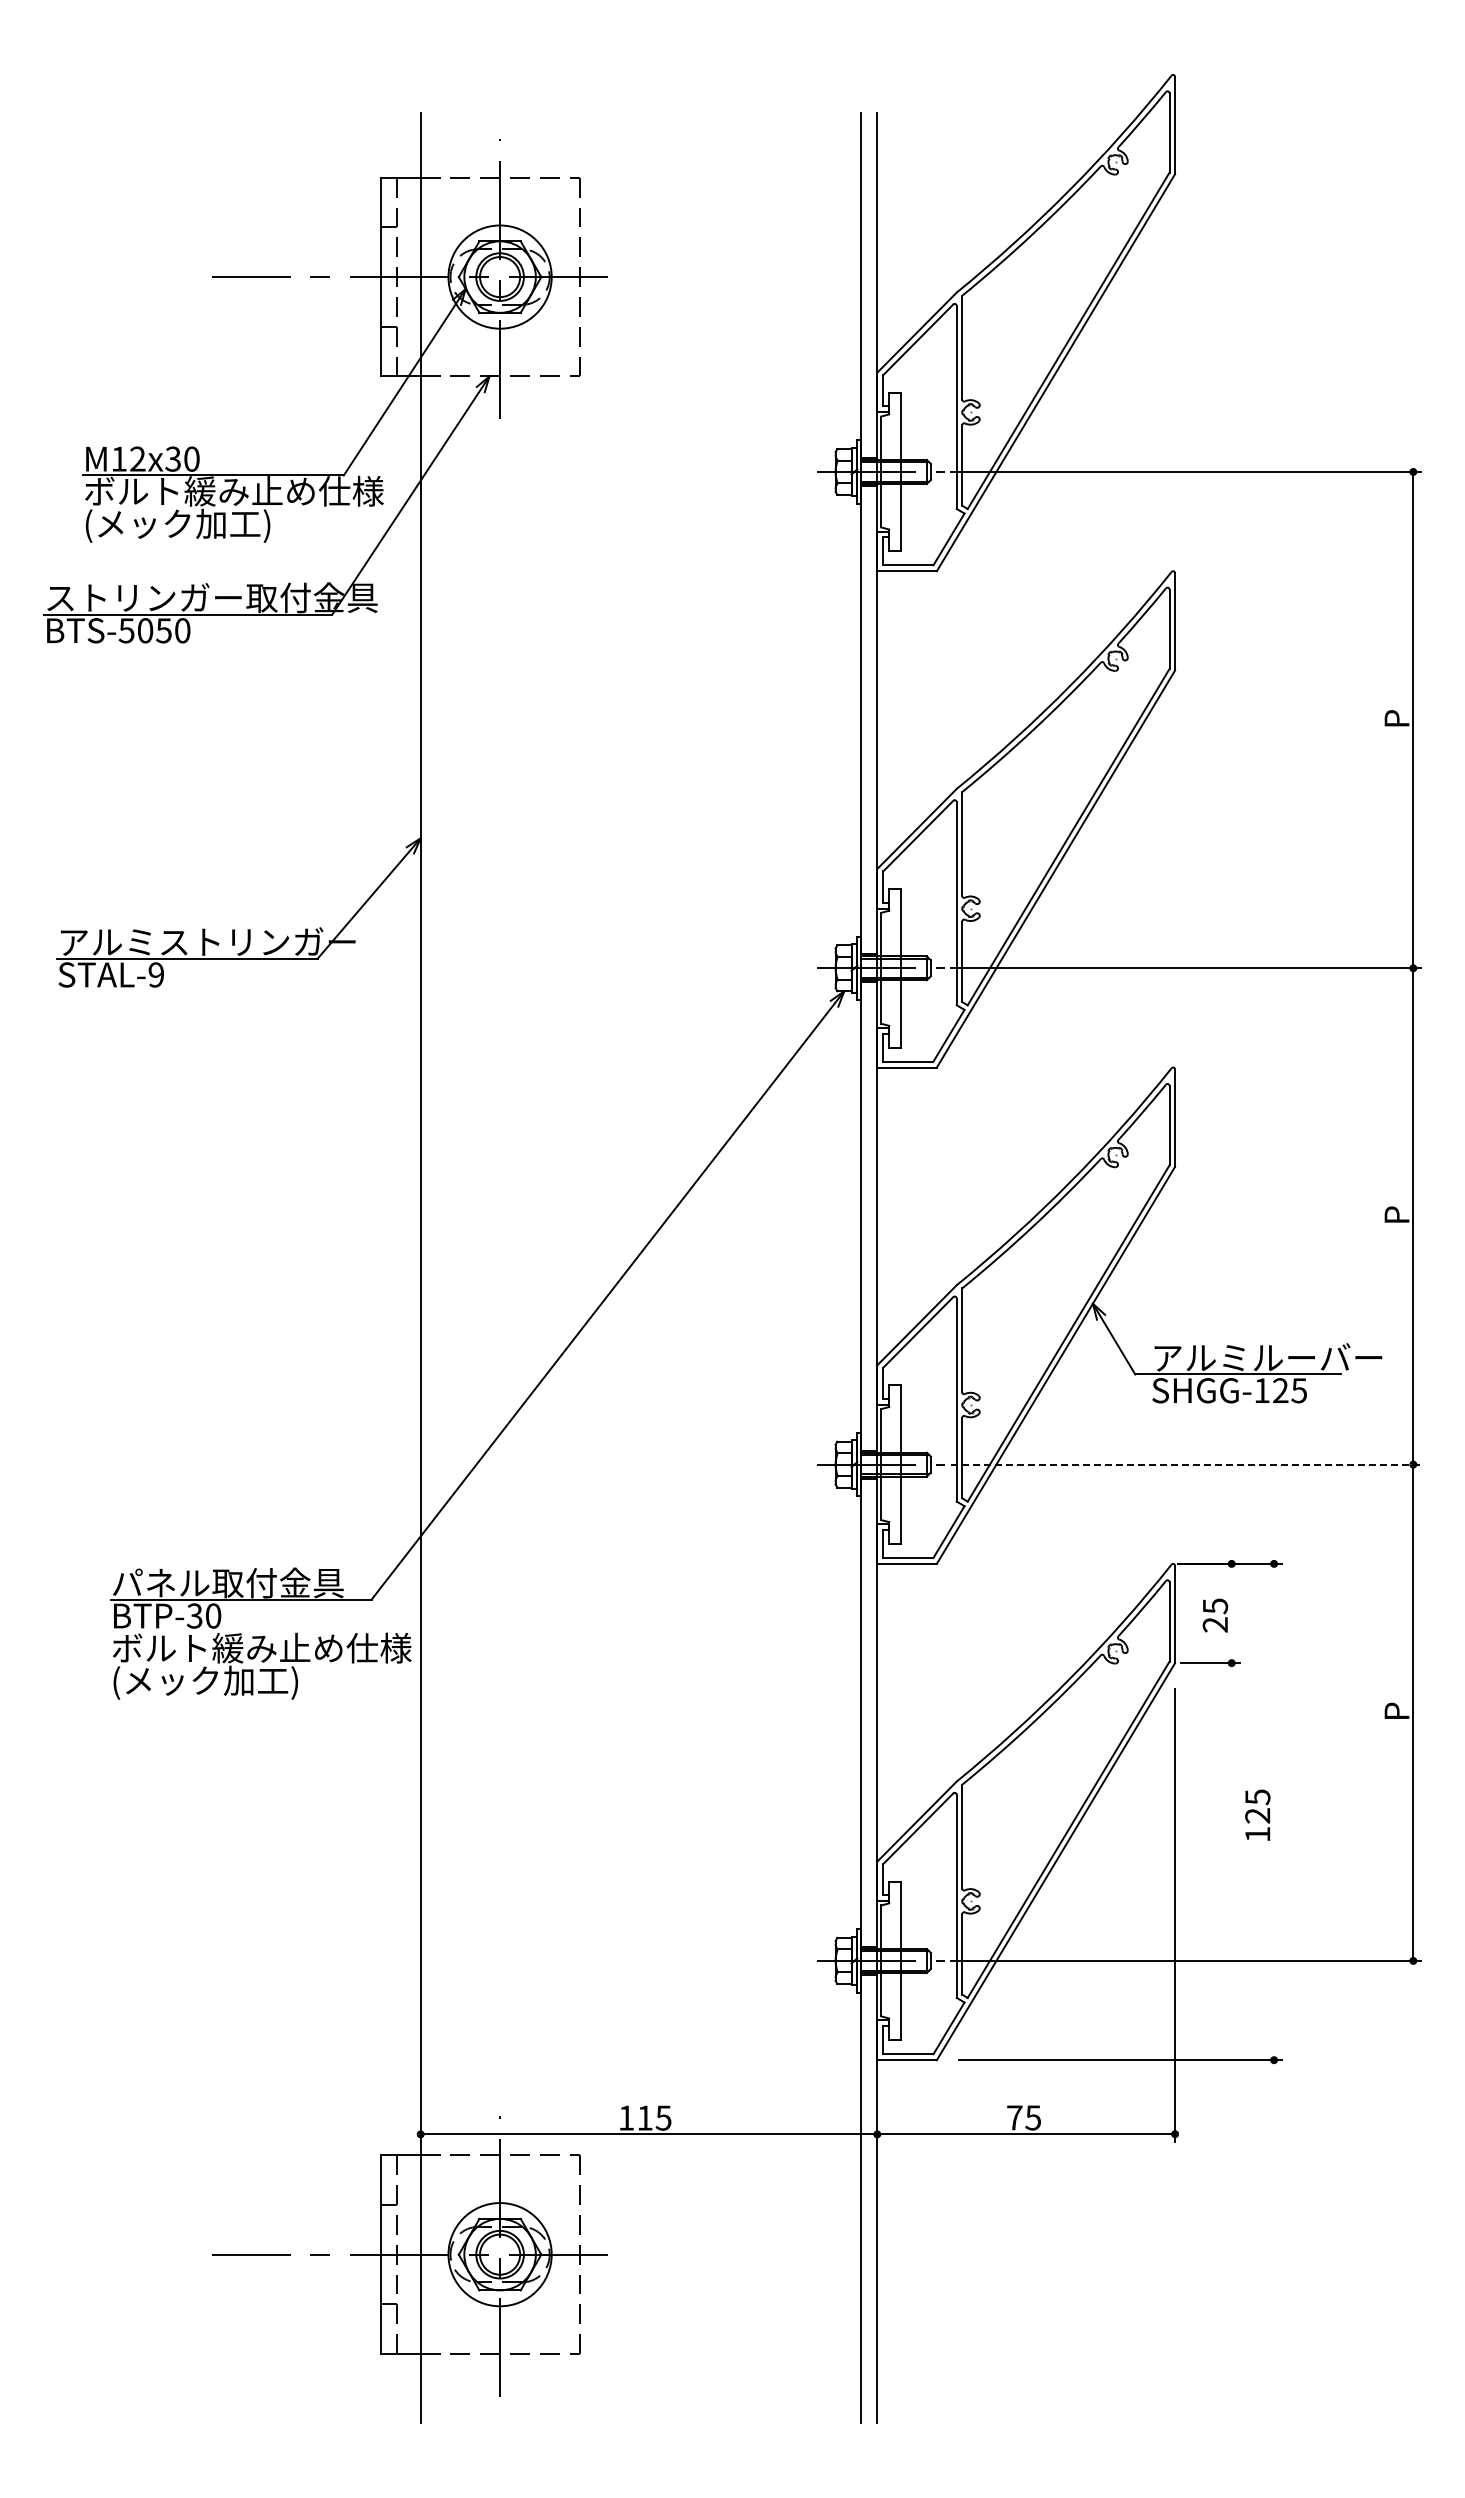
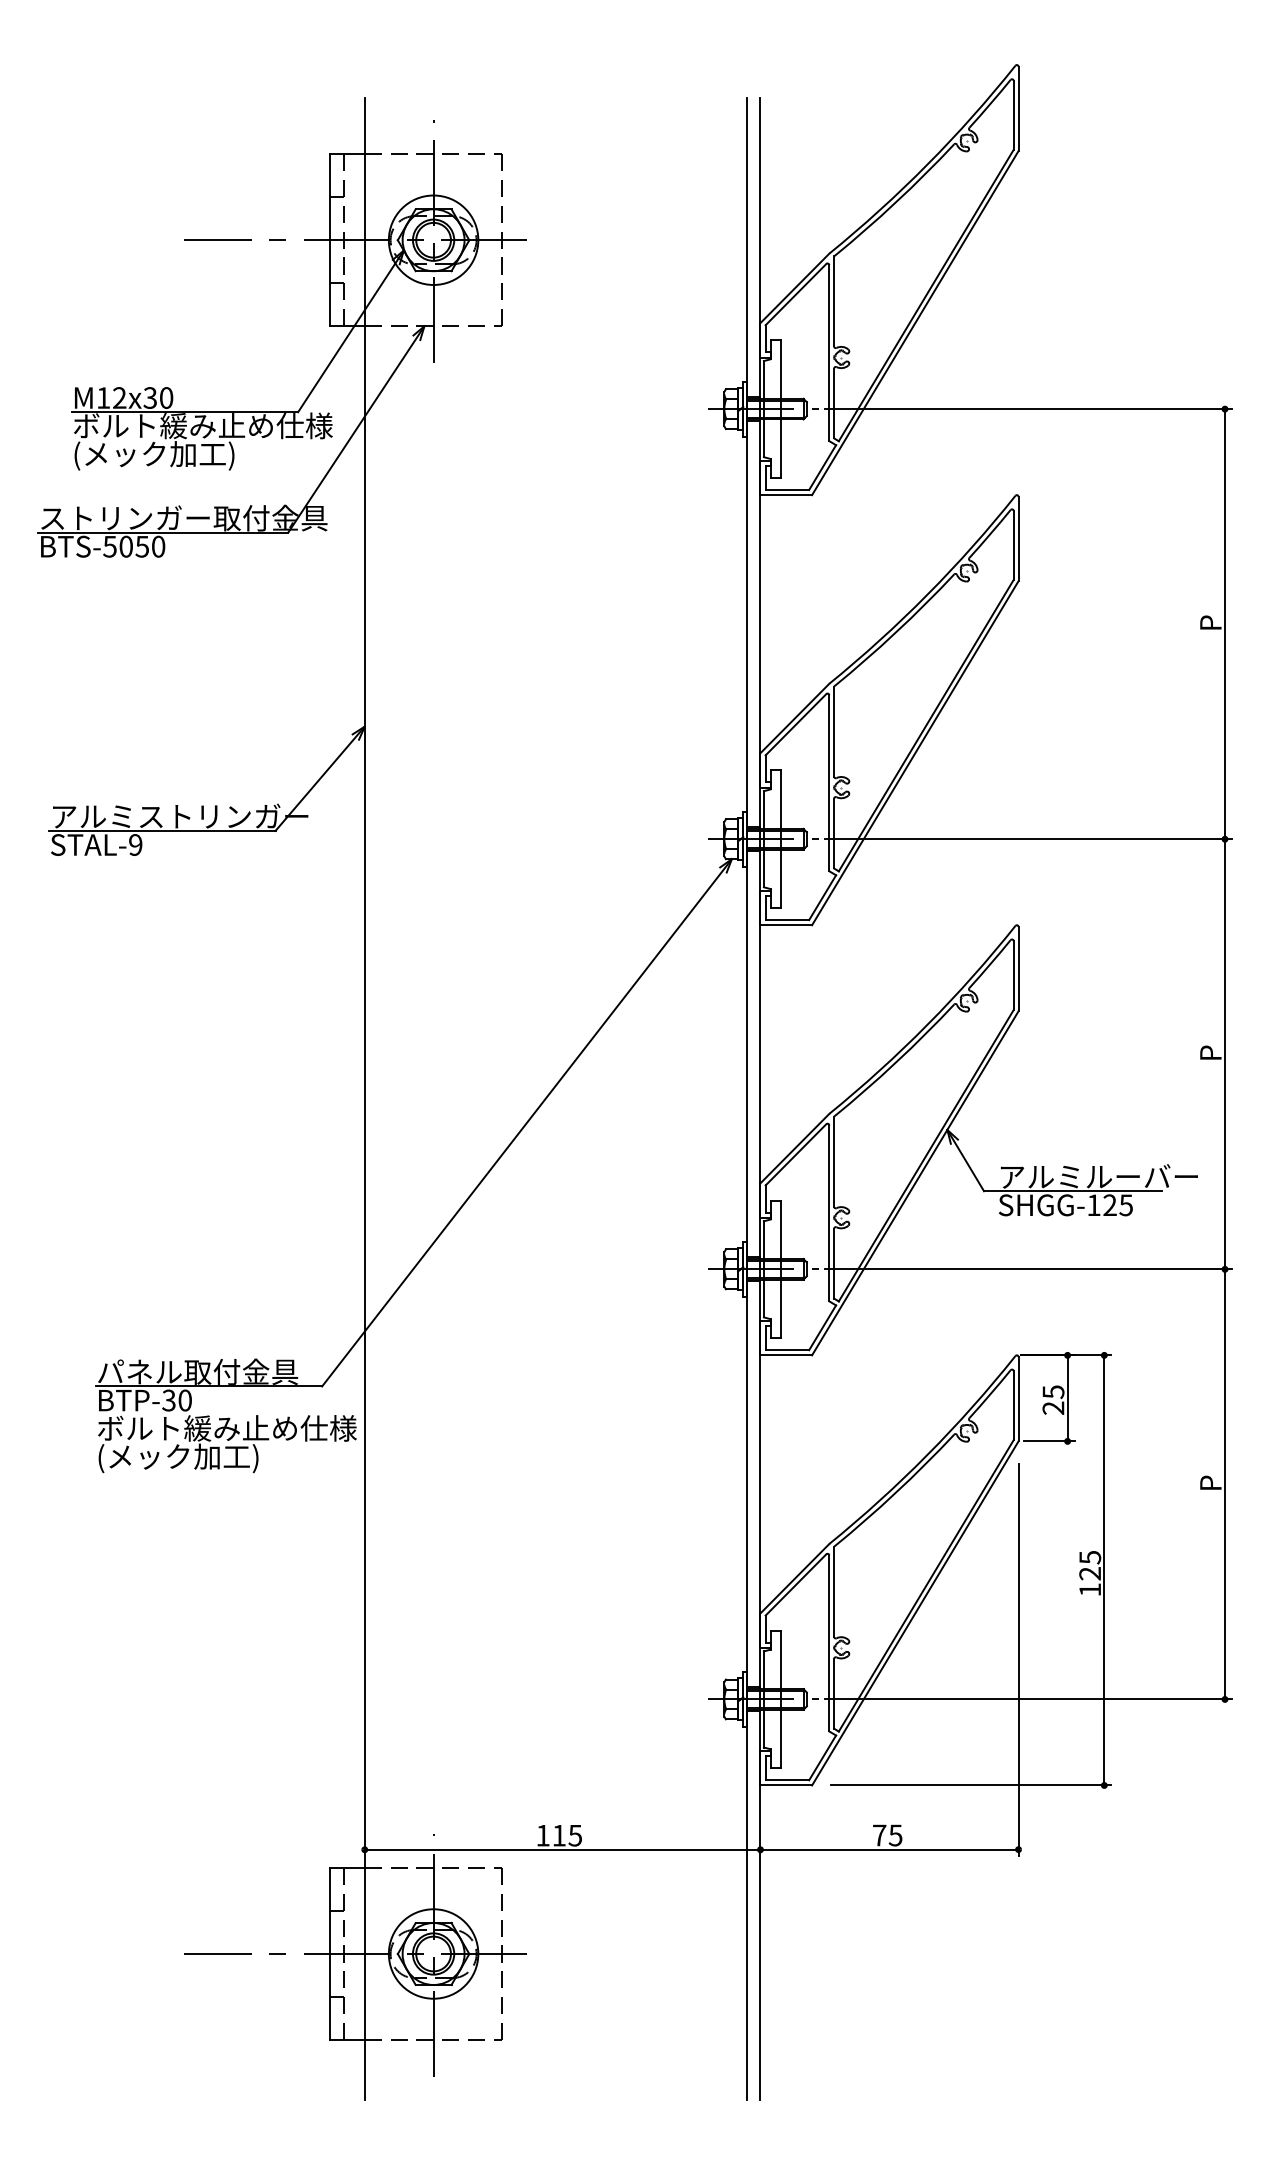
line: (1186, 1464) -> (1028, 1269), dashed -> solid
line: (1231, 1613) -> (1067, 1398), added
line: (1274, 1811) -> (1104, 1569), added

